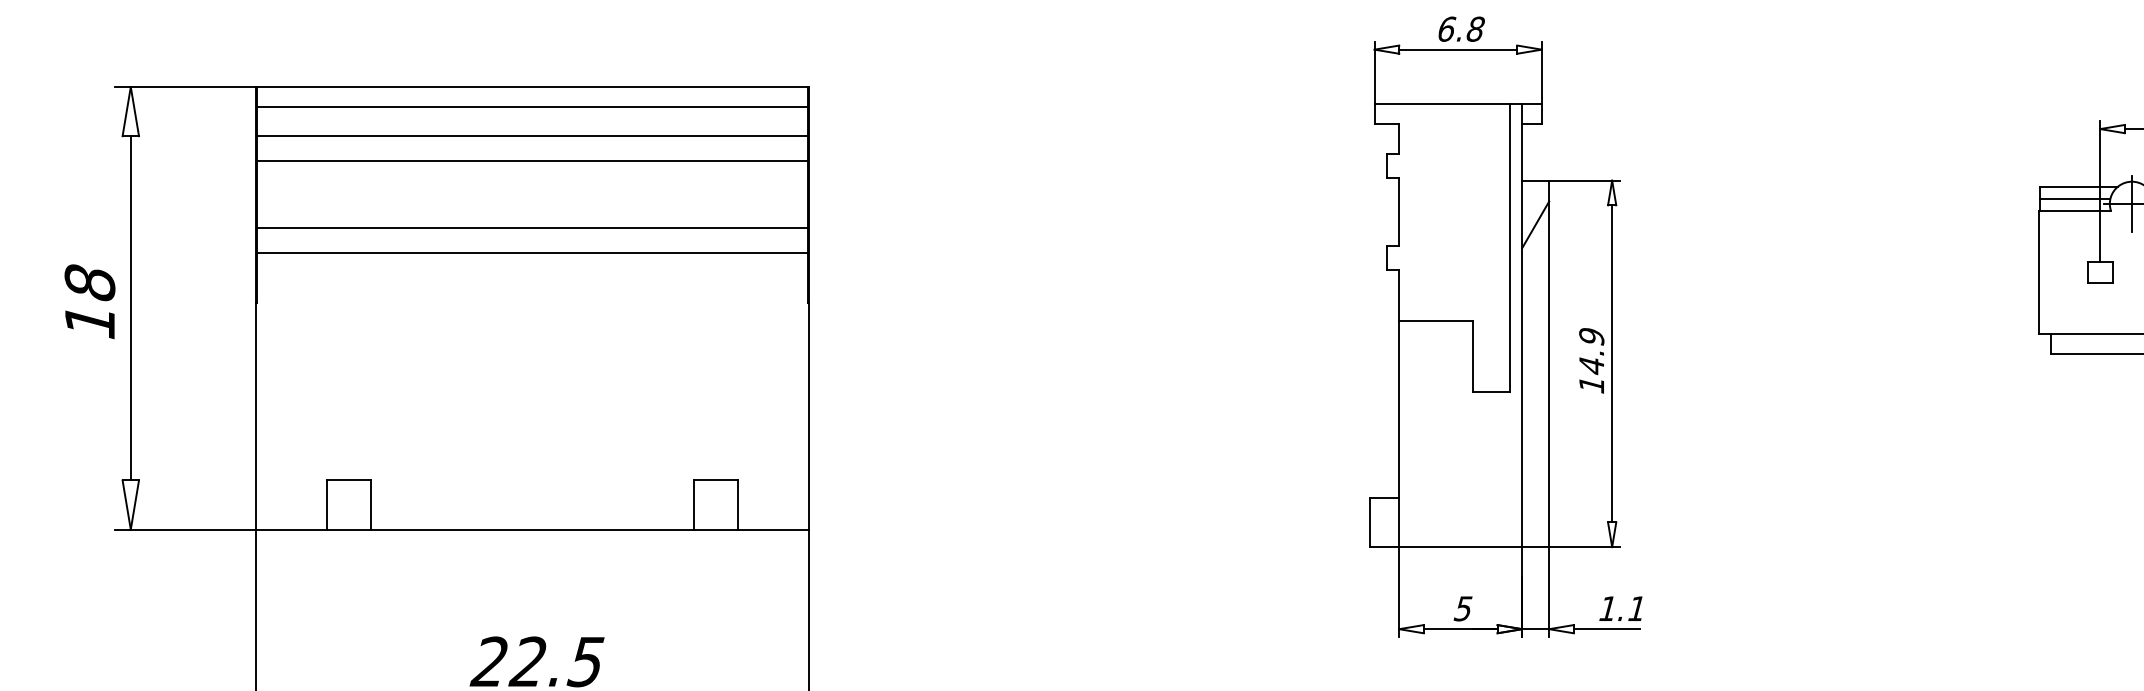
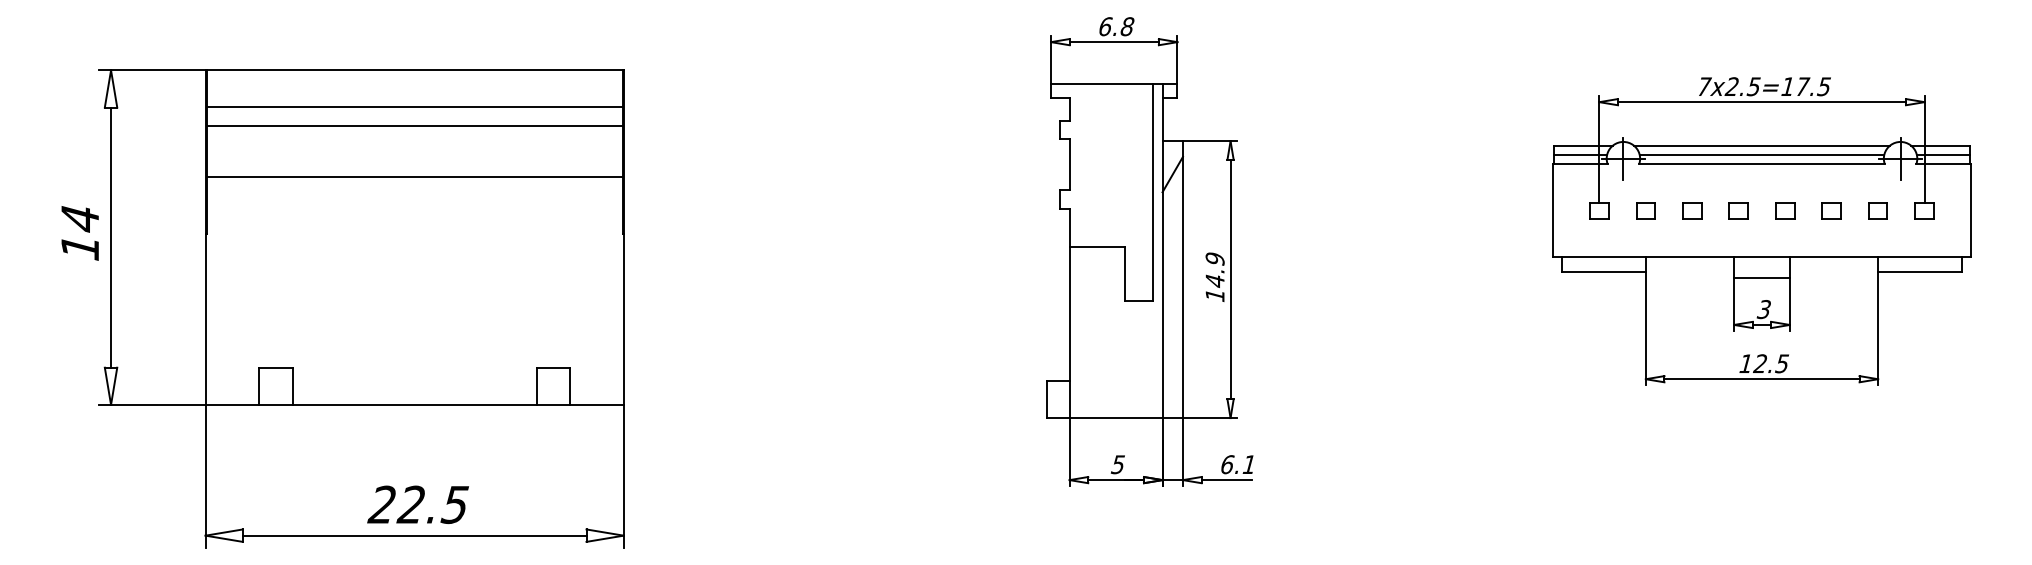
line: (532, 107) -> (414, 85), removed
line: (532, 252) -> (414, 195), removed
text: (90, 283) -> (80, 218), 18 -> 14
text: (1608, 608) -> (1227, 464), 1.1 -> 6.1

